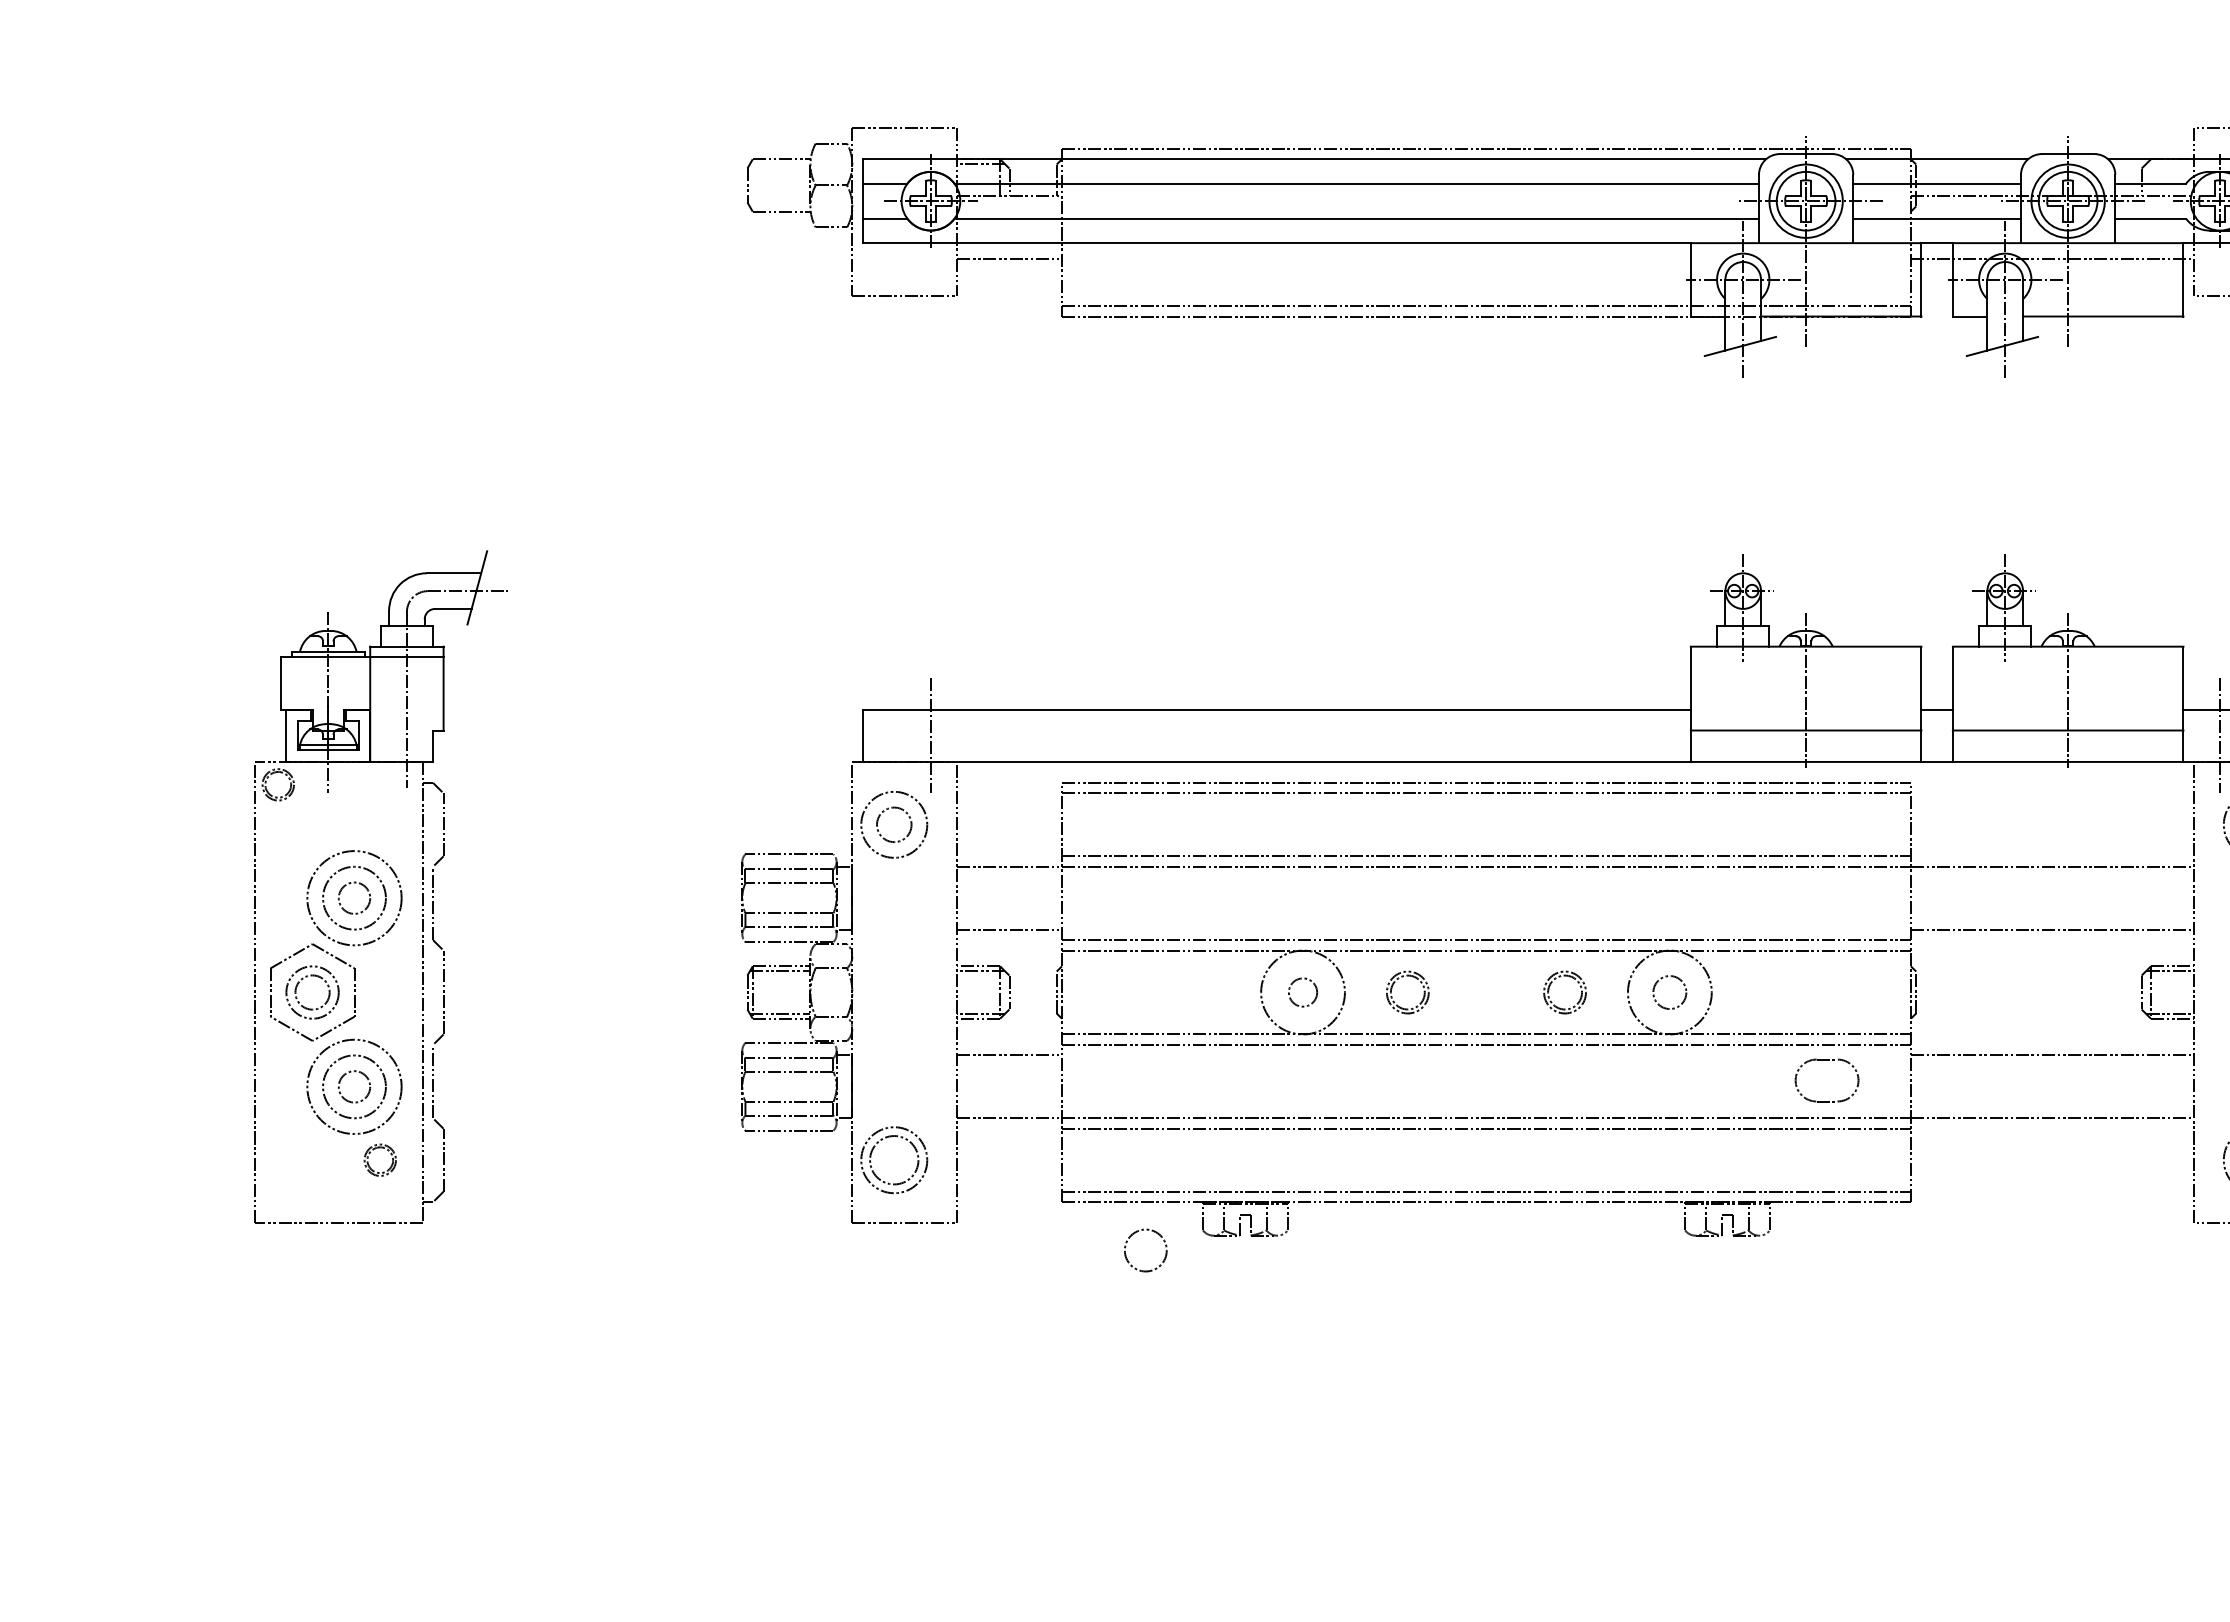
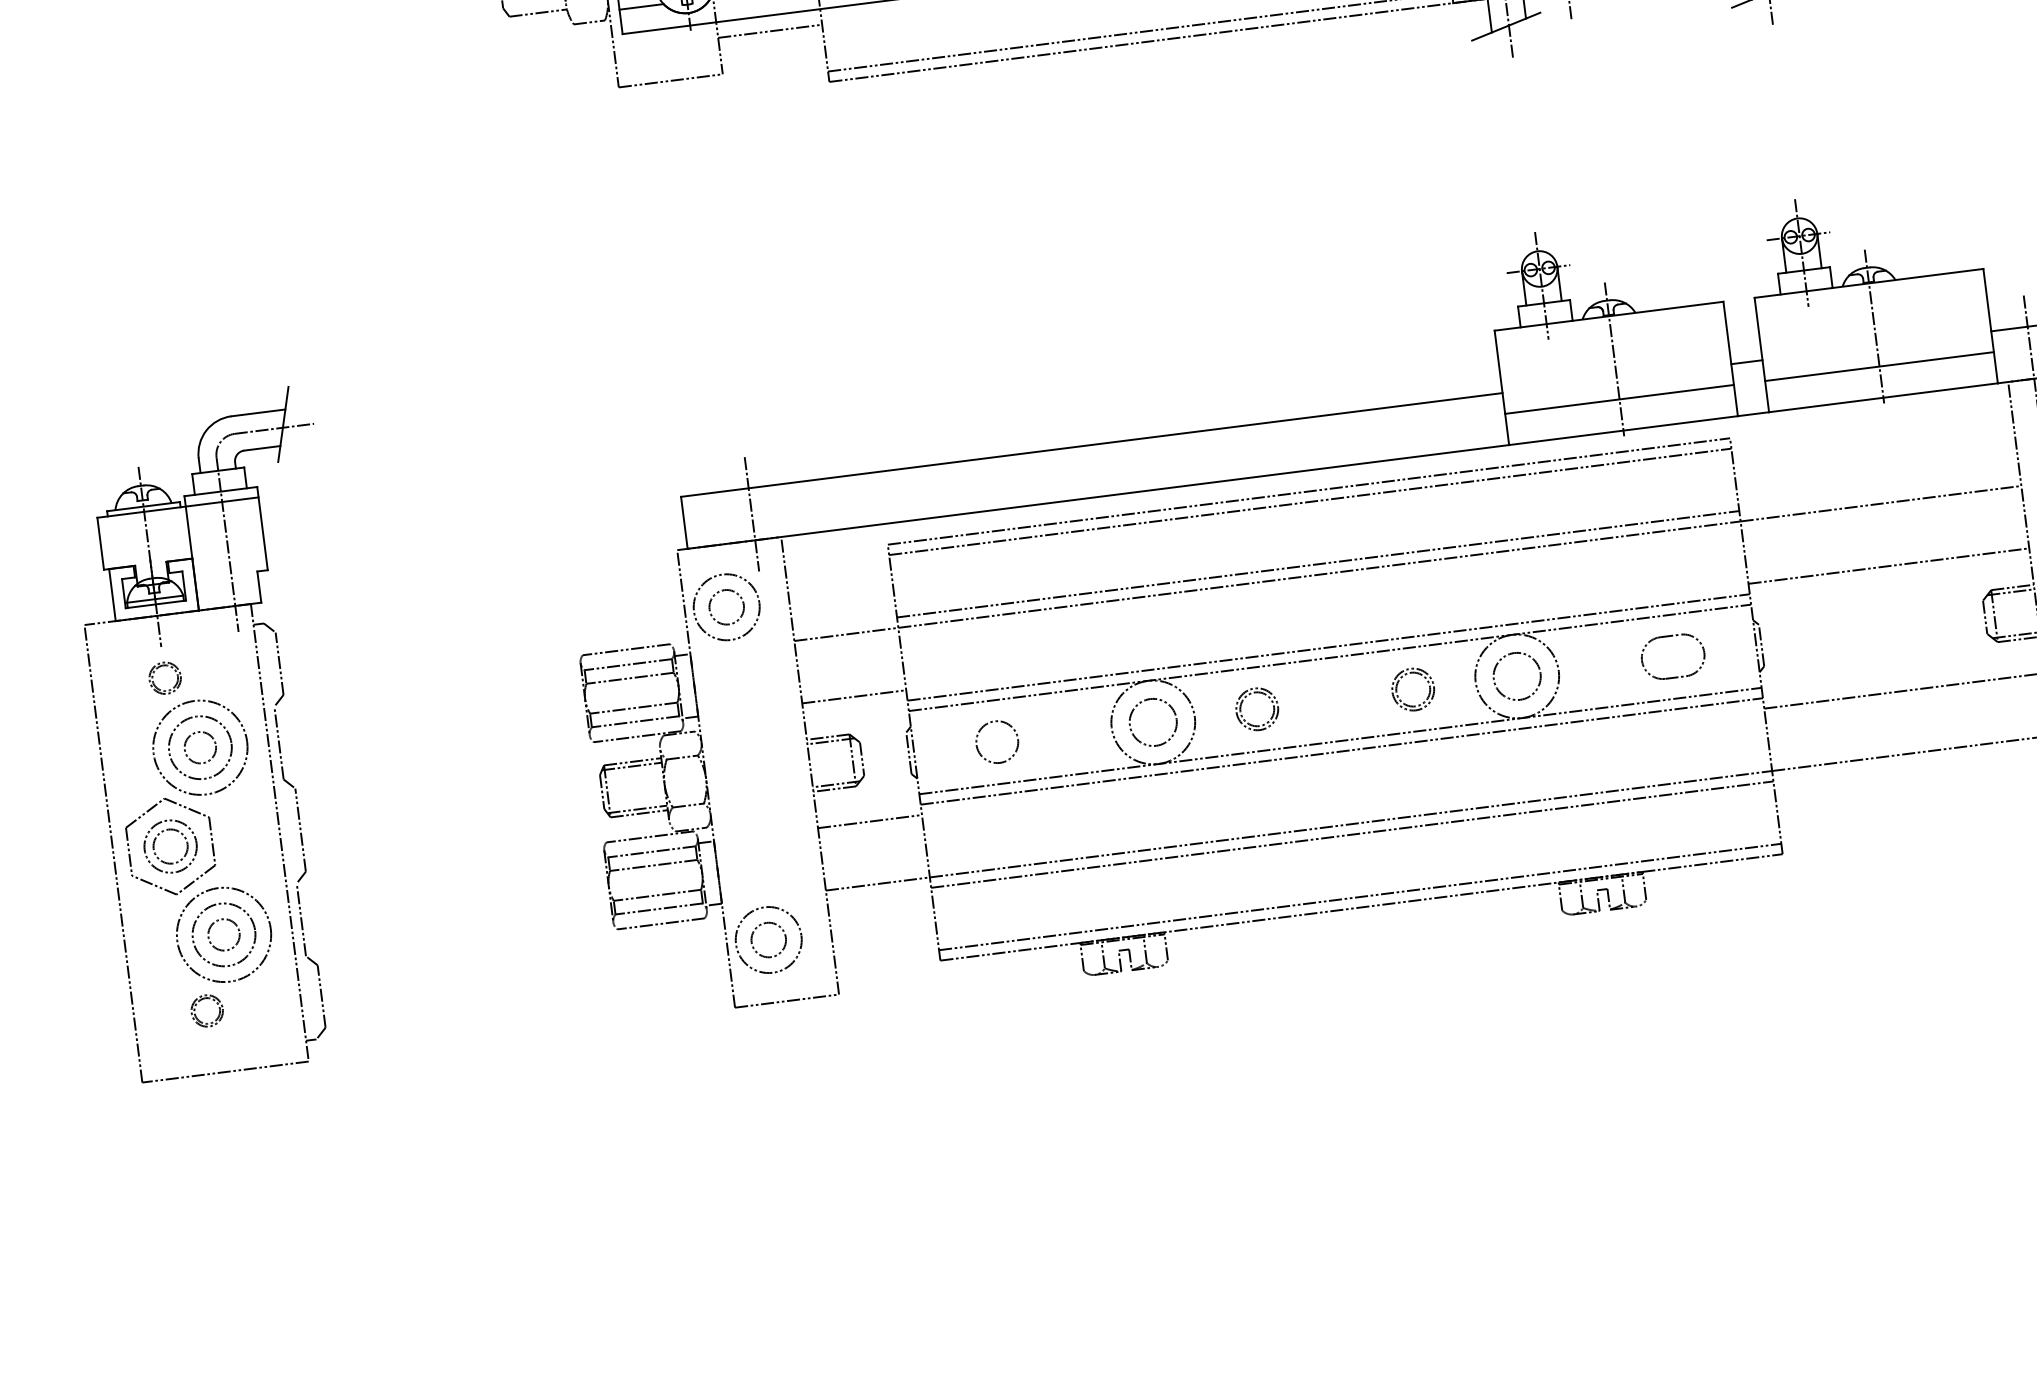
part: (268, 778) -> (154, 673), moved
circle: (1302, 992) -> (1152, 722), size x1.67
circle: (1669, 992) -> (1516, 676), size x1.43
part: (1826, 1060) -> (1670, 636), moved
part: (371, 1152) -> (197, 1004), moved
circle: (893, 1159) -> (767, 939), size x0.71
circle: (1145, 1250) -> (996, 742), moved

